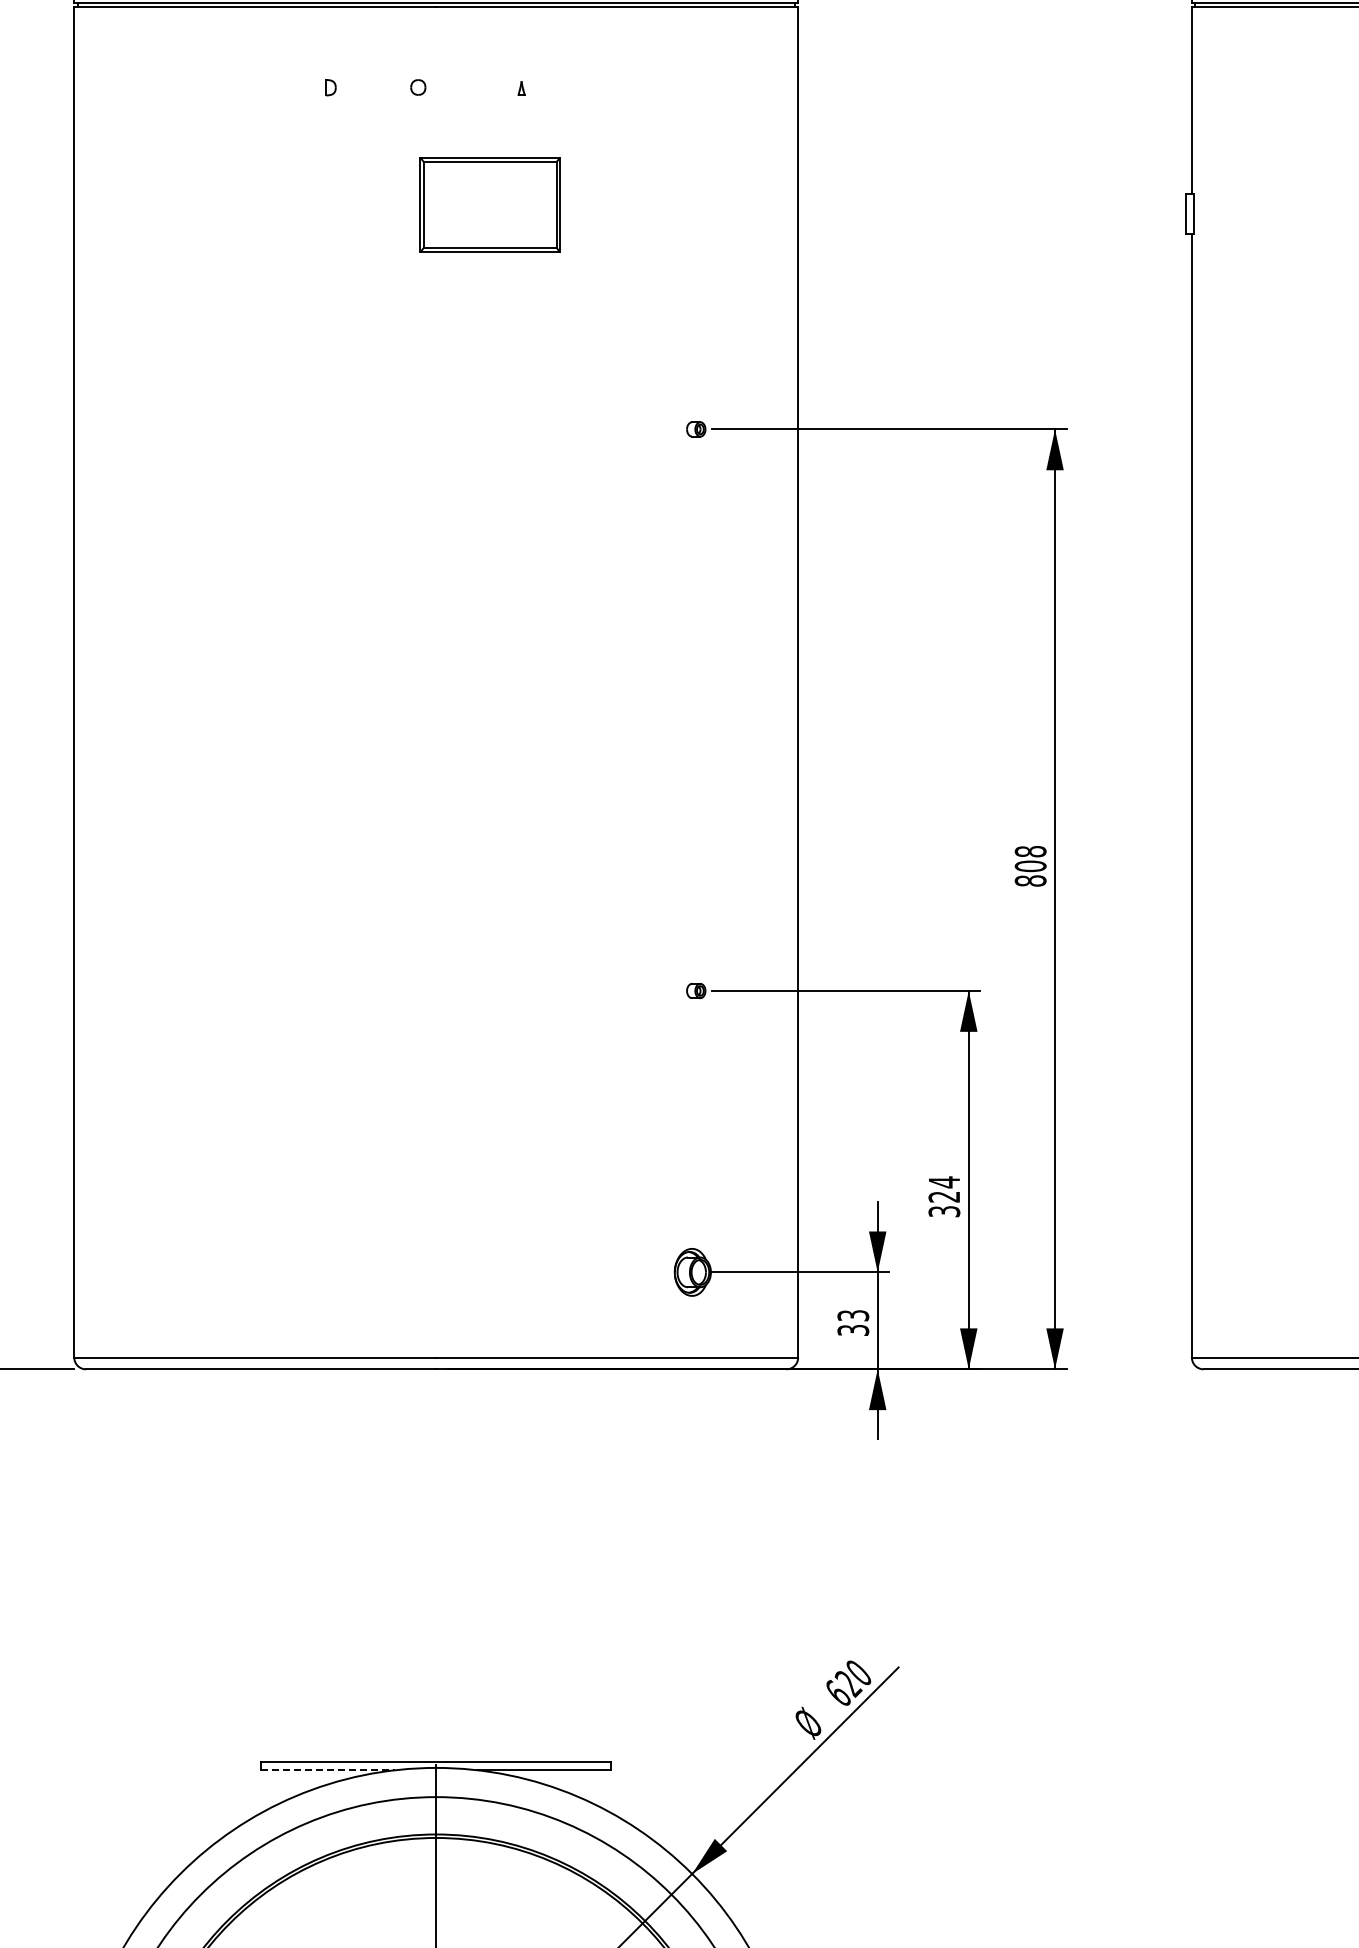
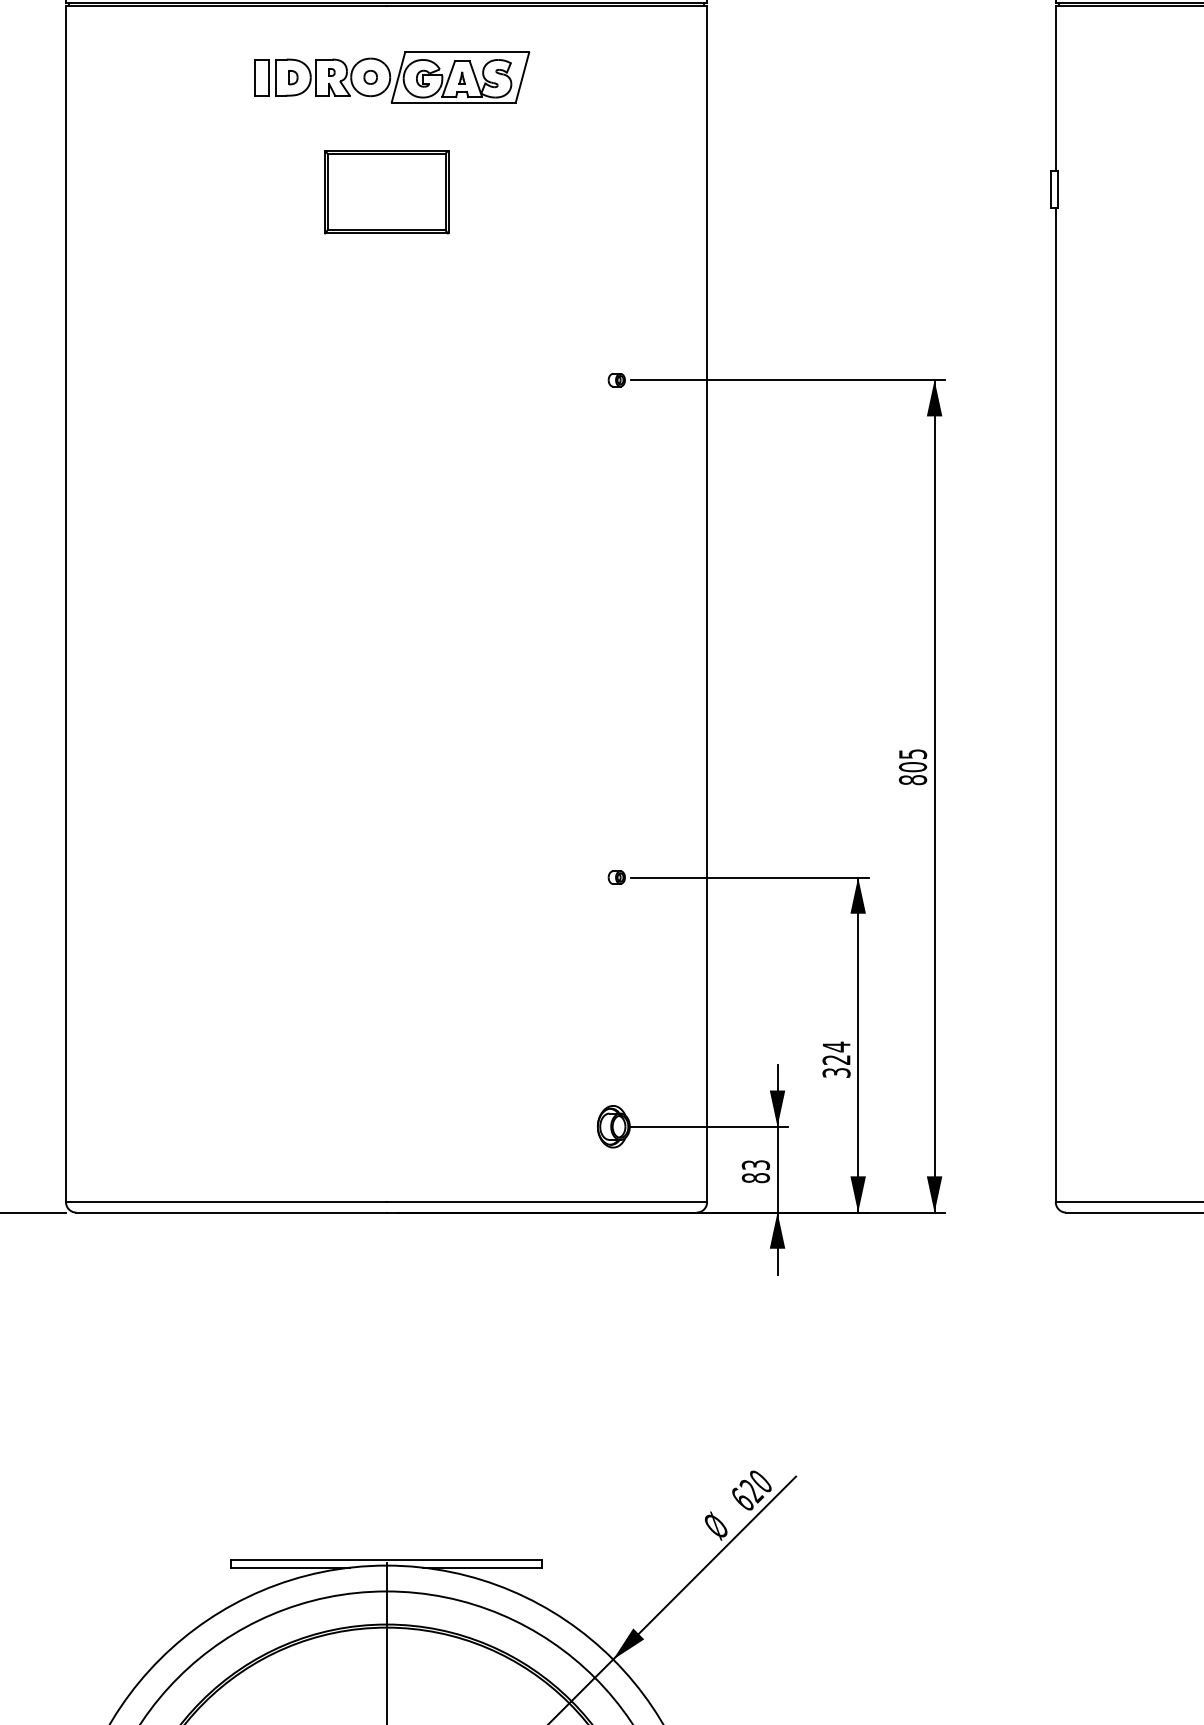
part: (442, 87) -> (392, 77), added
part: (489, 204) -> (385, 191), moved
text: (1030, 851) -> (912, 754), 808 -> 805
text: (853, 1330) -> (756, 1178), 33 -> 83
line: (328, 1770) -> (291, 1567), dashed -> solid

